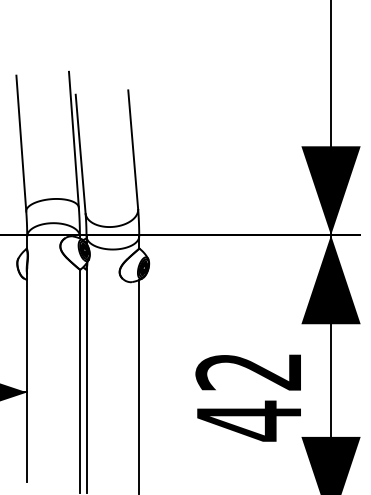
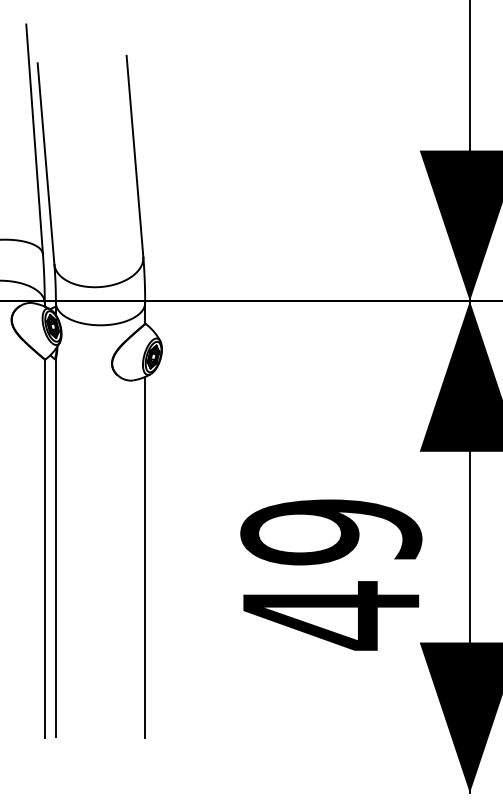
text: (248, 371) -> (330, 531), 42 -> 49

